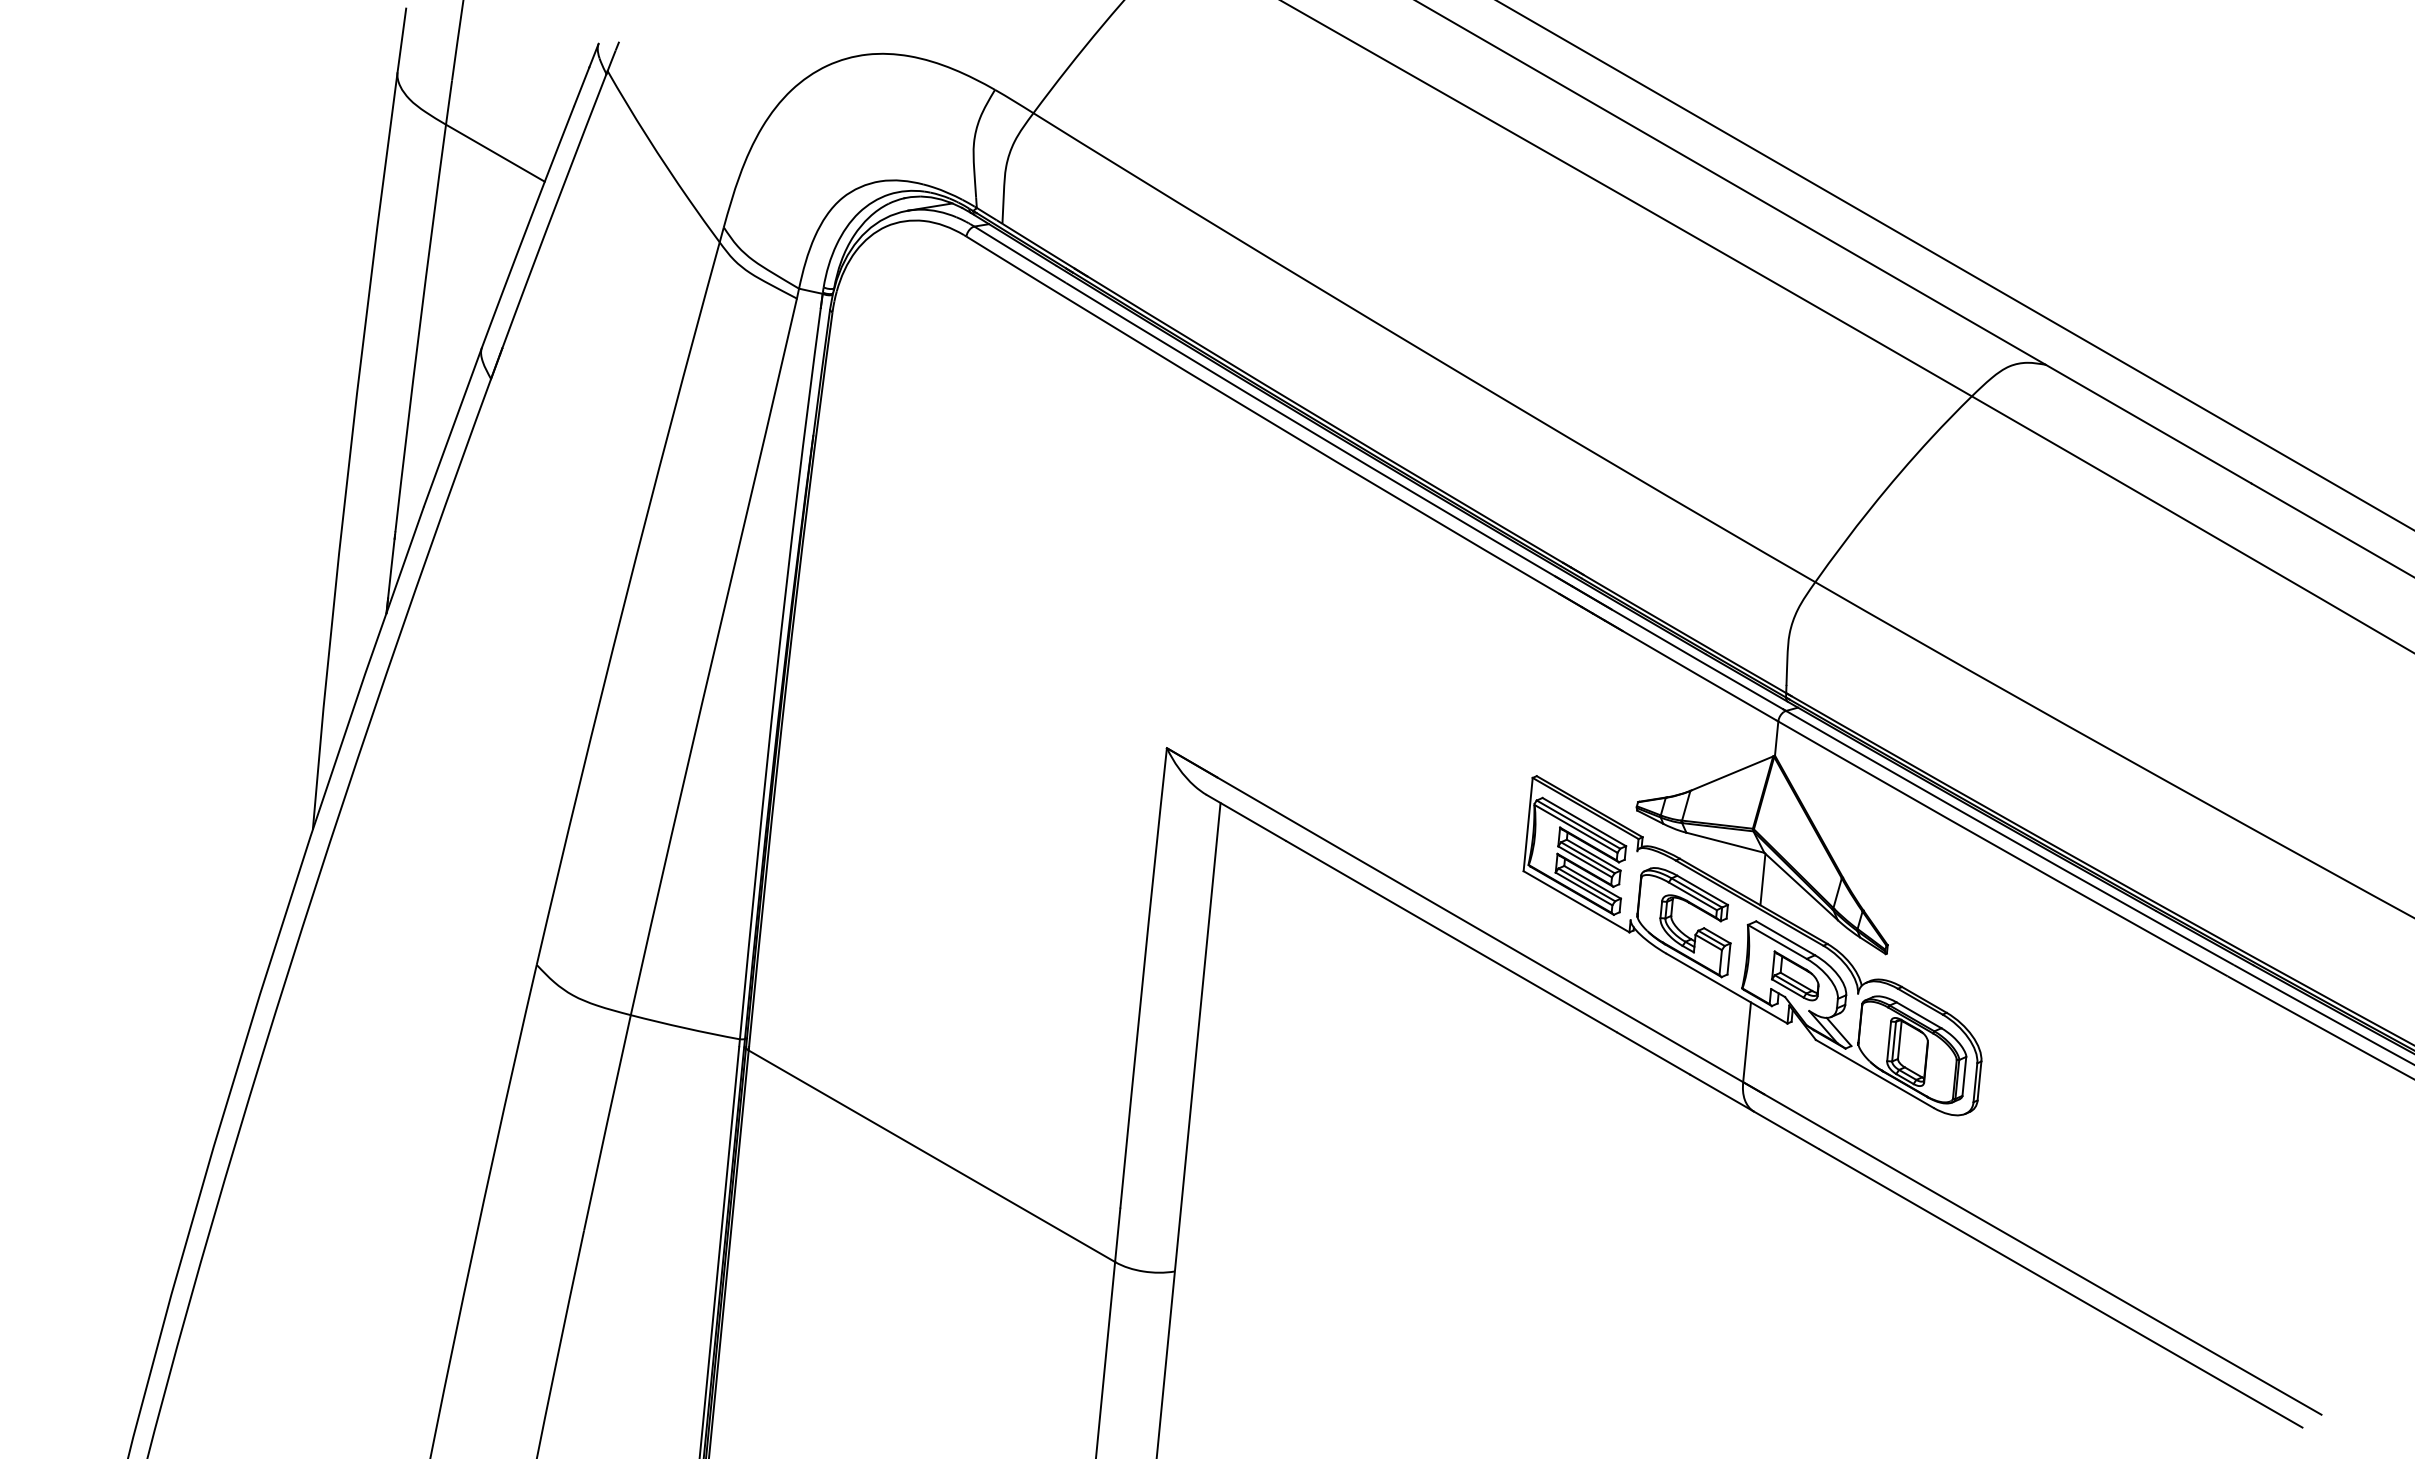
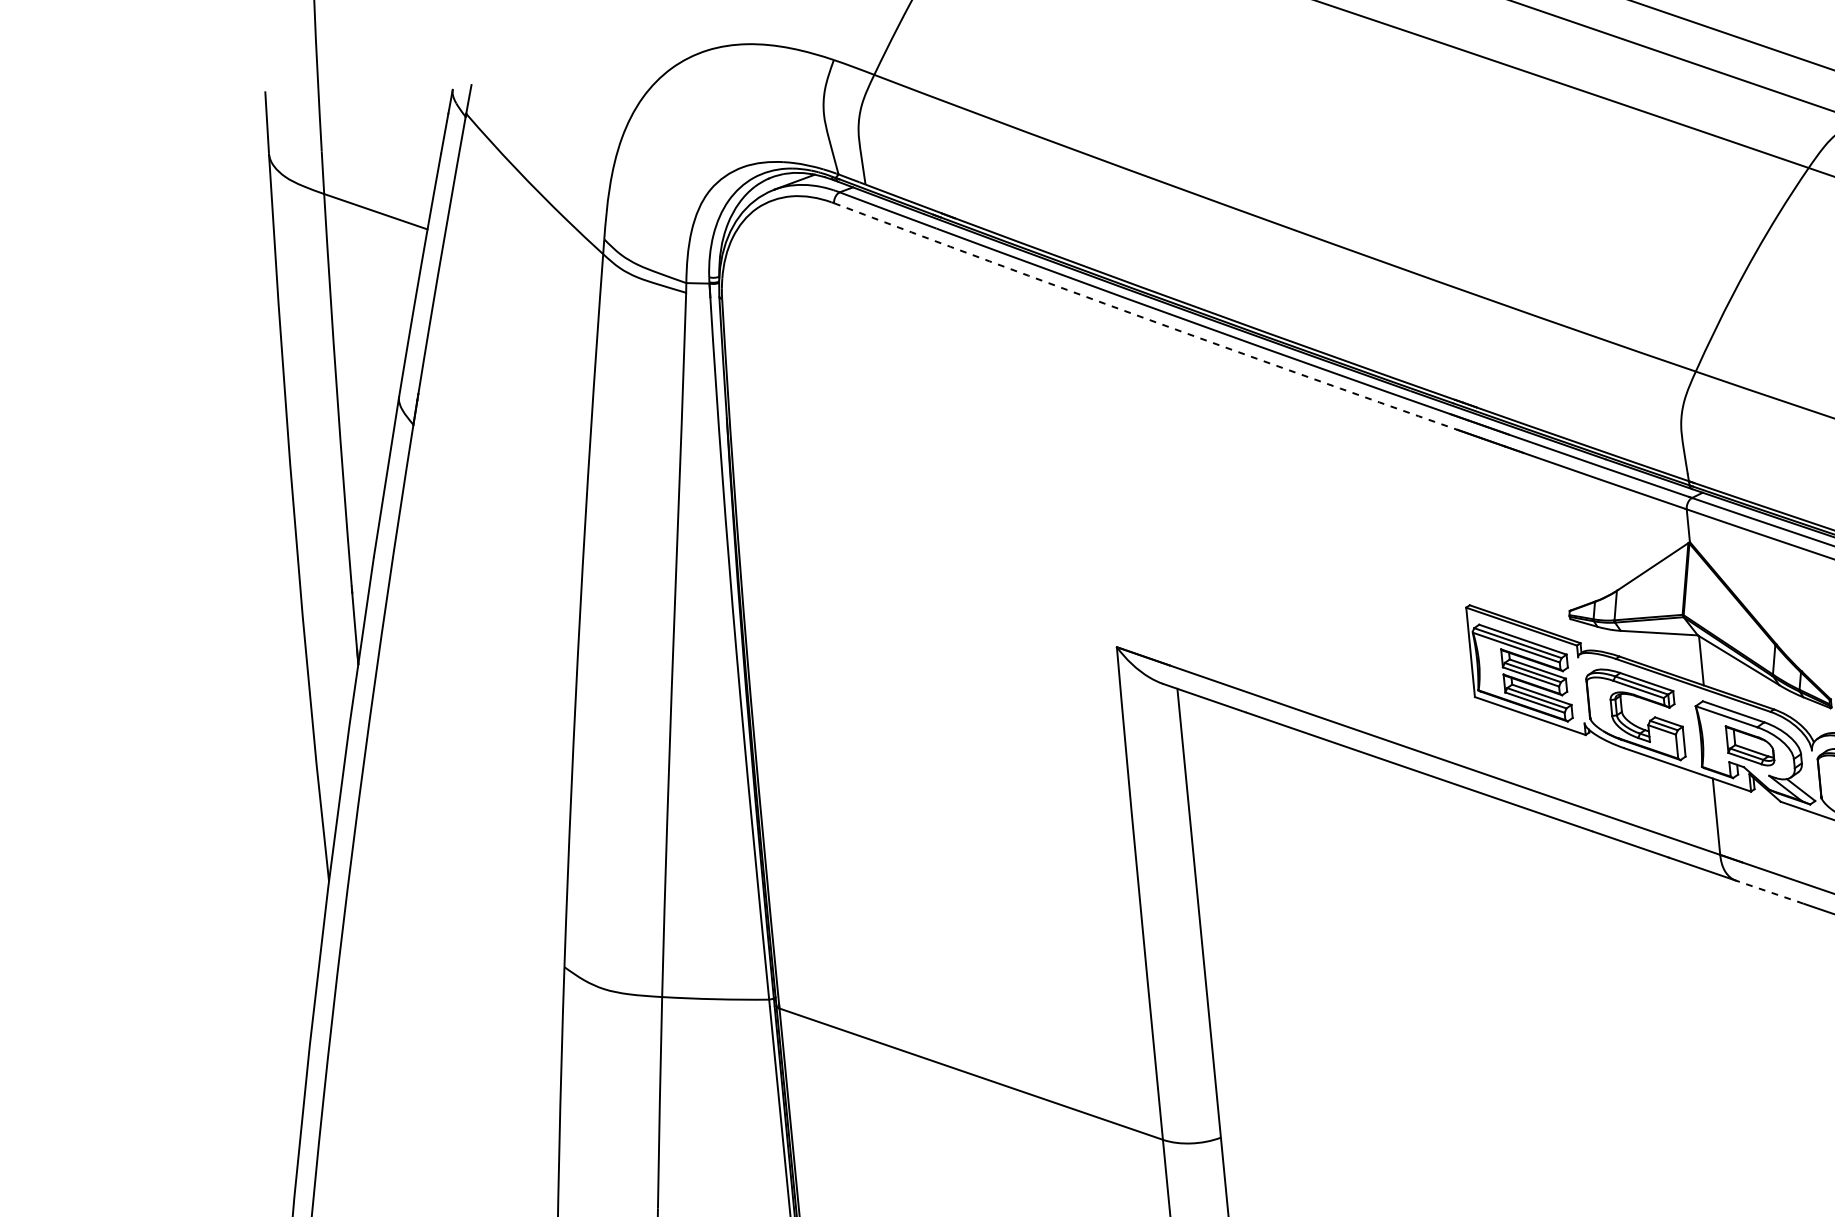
arc: (1261, 417) -> (1144, 318), solid -> dashed
line: (1785, 1129) -> (1768, 891), solid -> dashed

